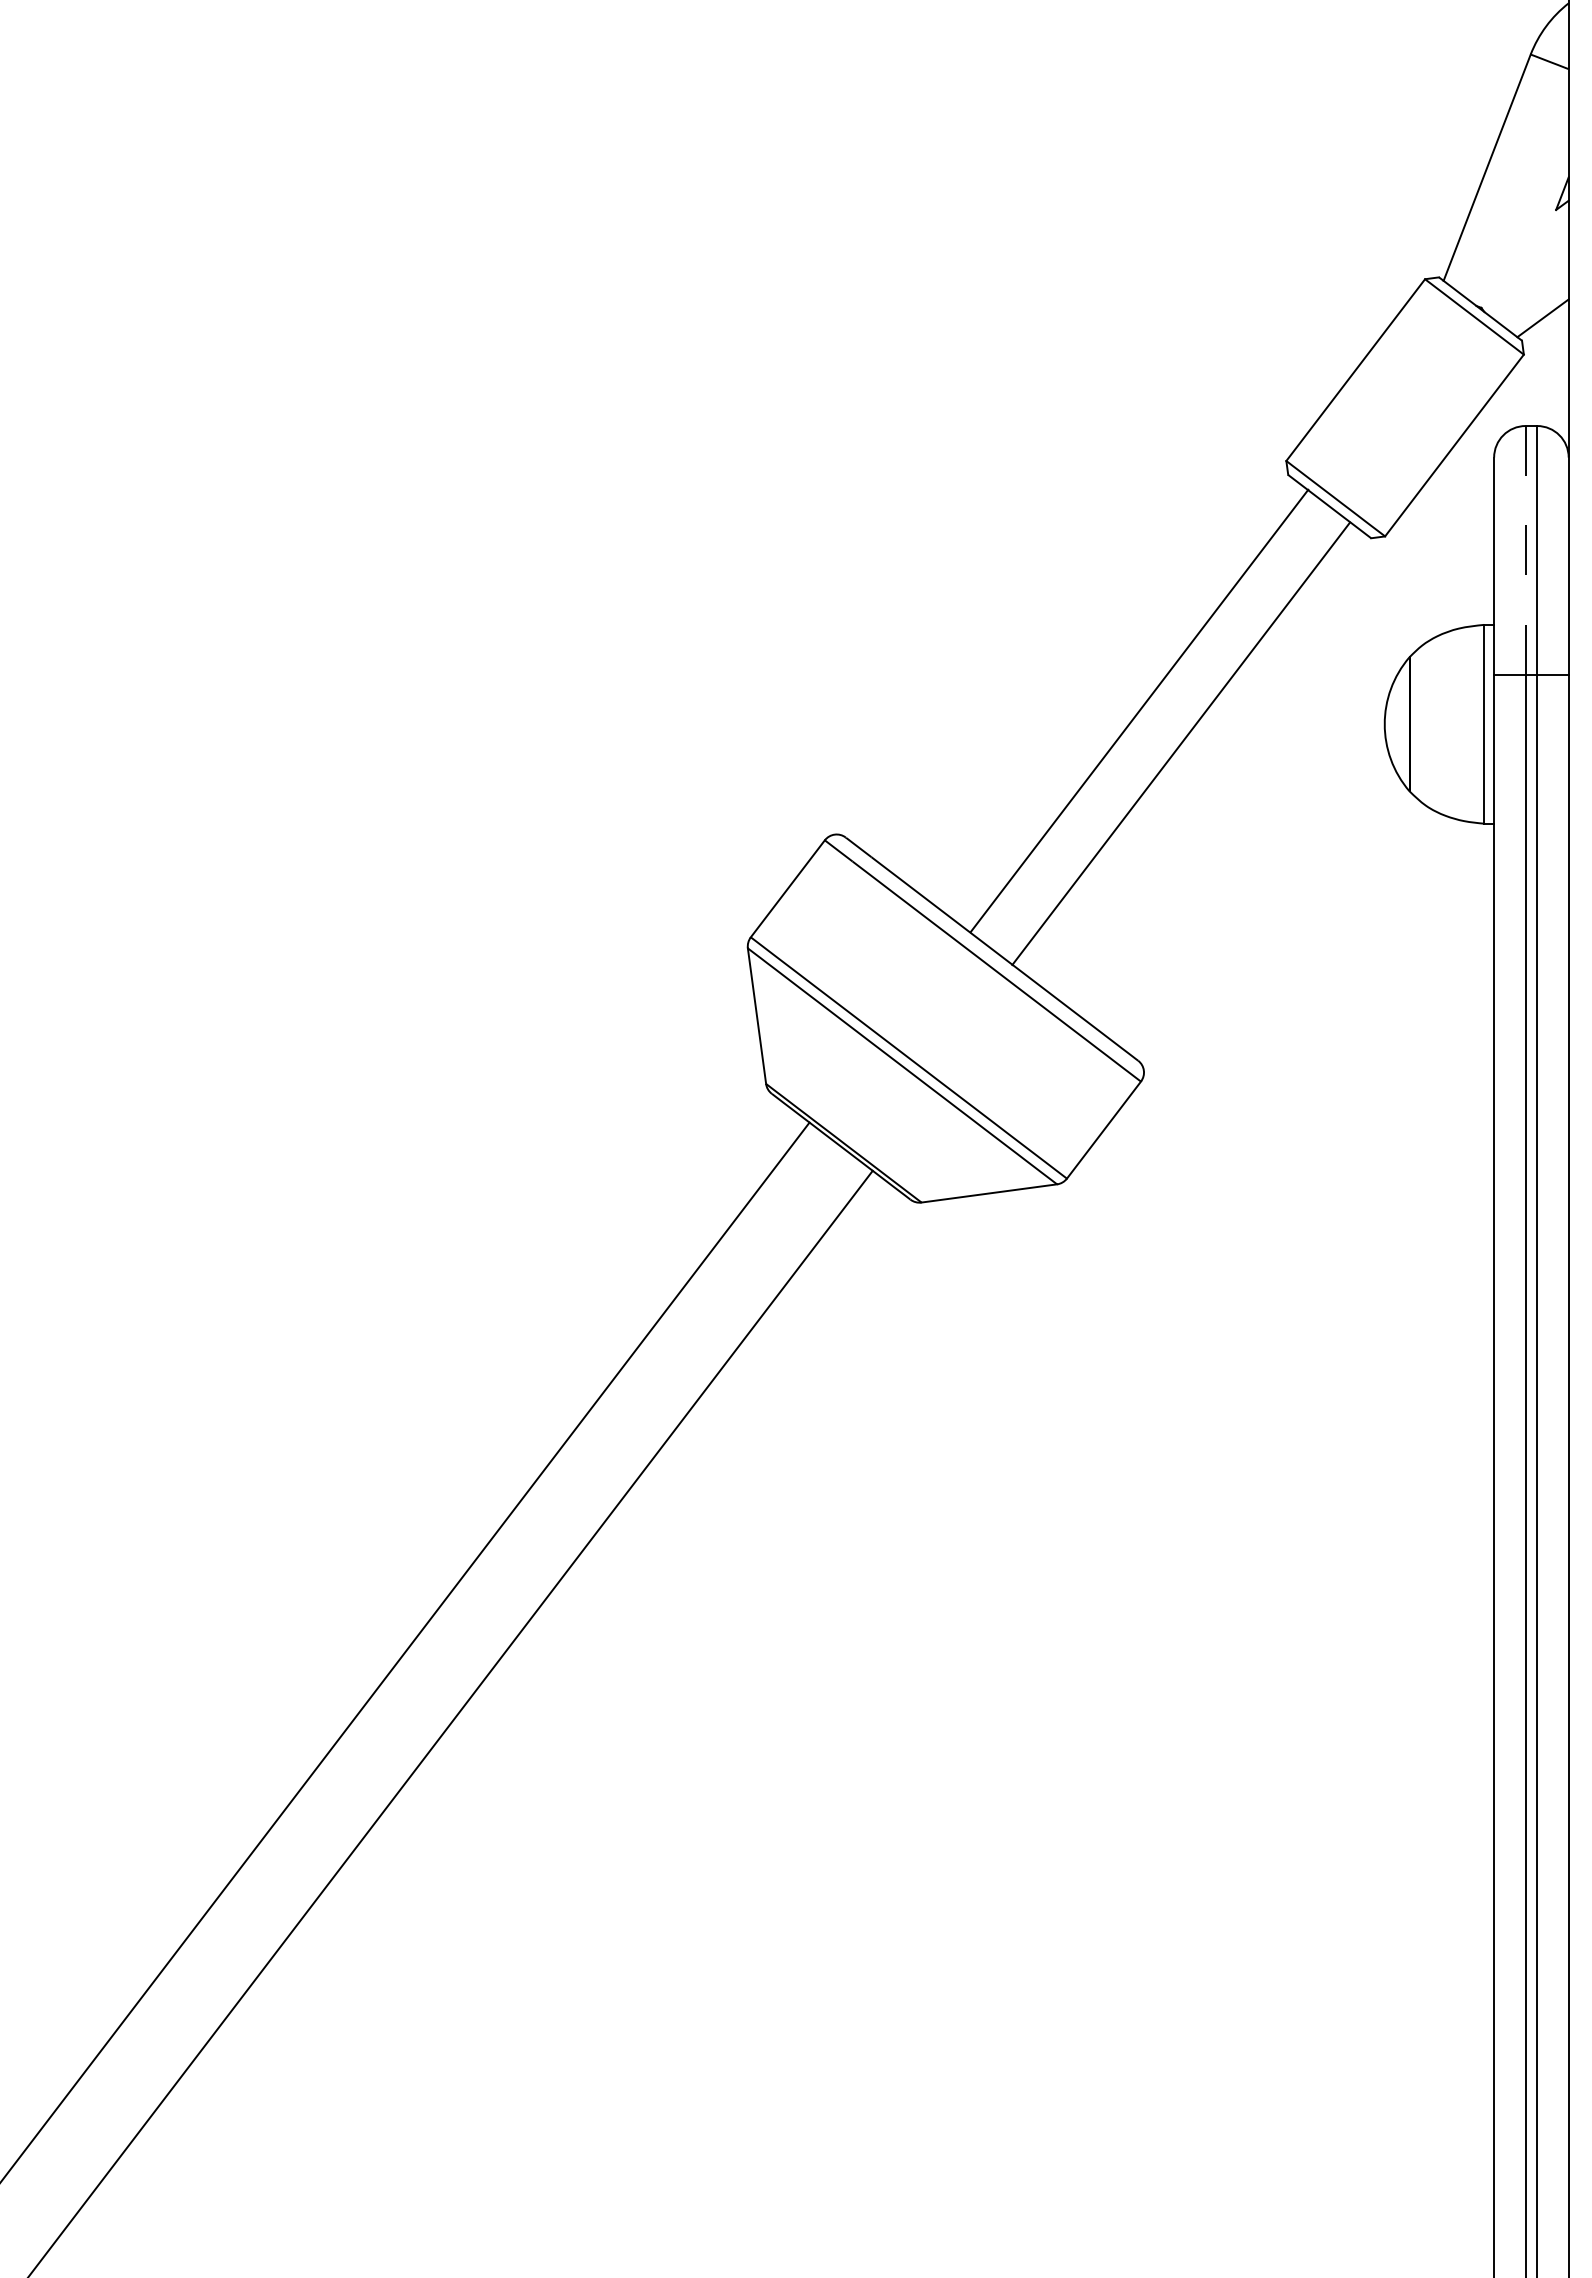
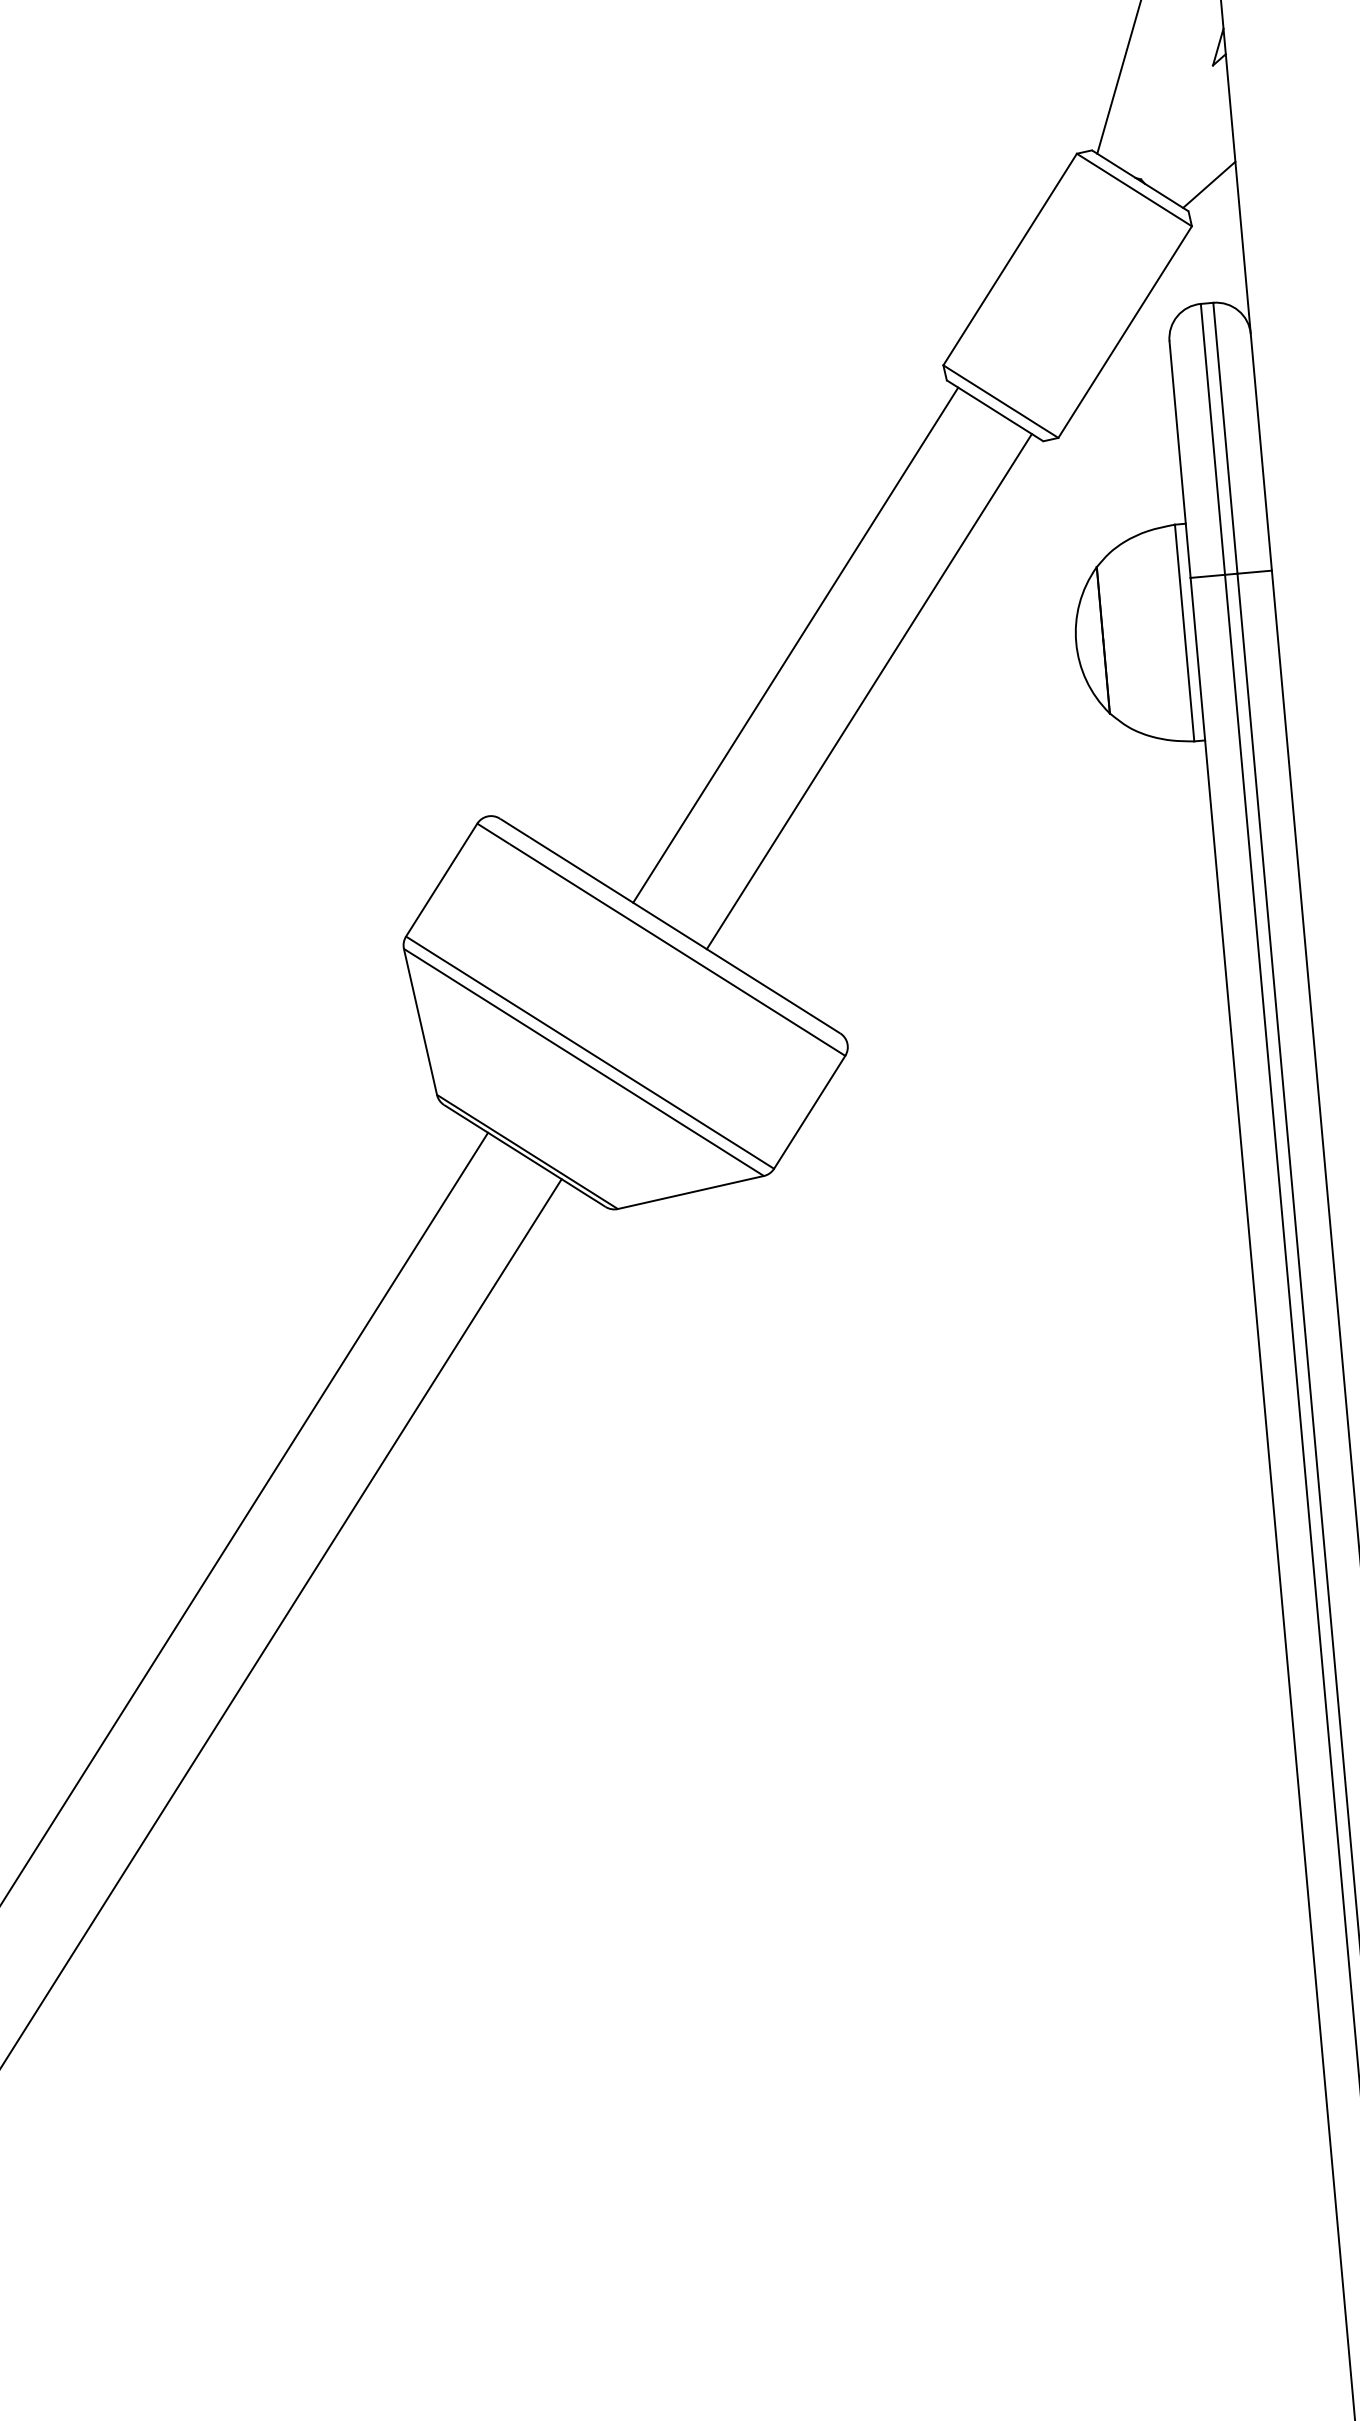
line: (1525, 550) -> (1212, 439), dashed -> solid
line: (1139, 710) -> (869, 691), moved
line: (1181, 743) -> (796, 644), moved

